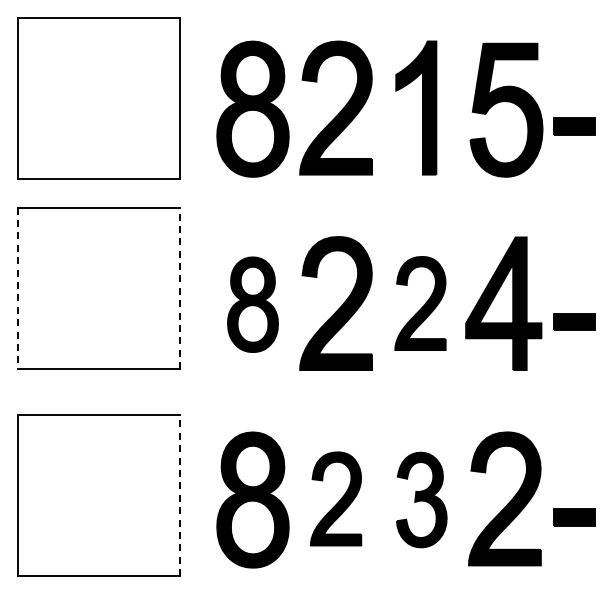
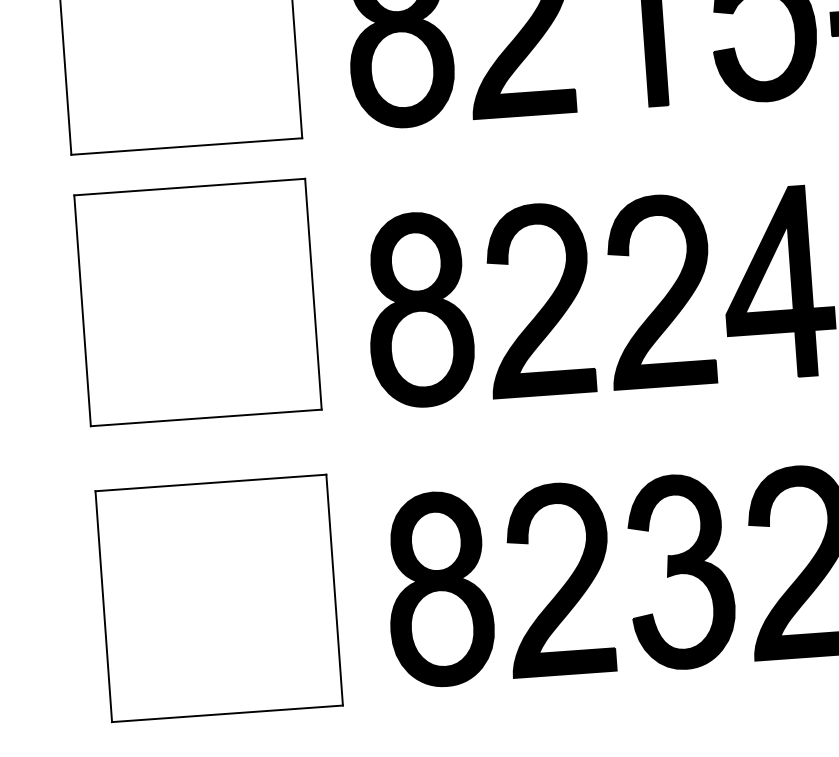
line: (18, 288) -> (82, 310), dashed -> solid
line: (179, 288) -> (312, 294), dashed -> solid
part: (420, 303) -> (659, 291), size x1.43
part: (252, 304) -> (419, 309), size x1.43
line: (179, 495) -> (334, 590), dashed -> solid
part: (335, 498) -> (557, 578), size x1.43
part: (421, 499) -> (680, 571), size x1.43

